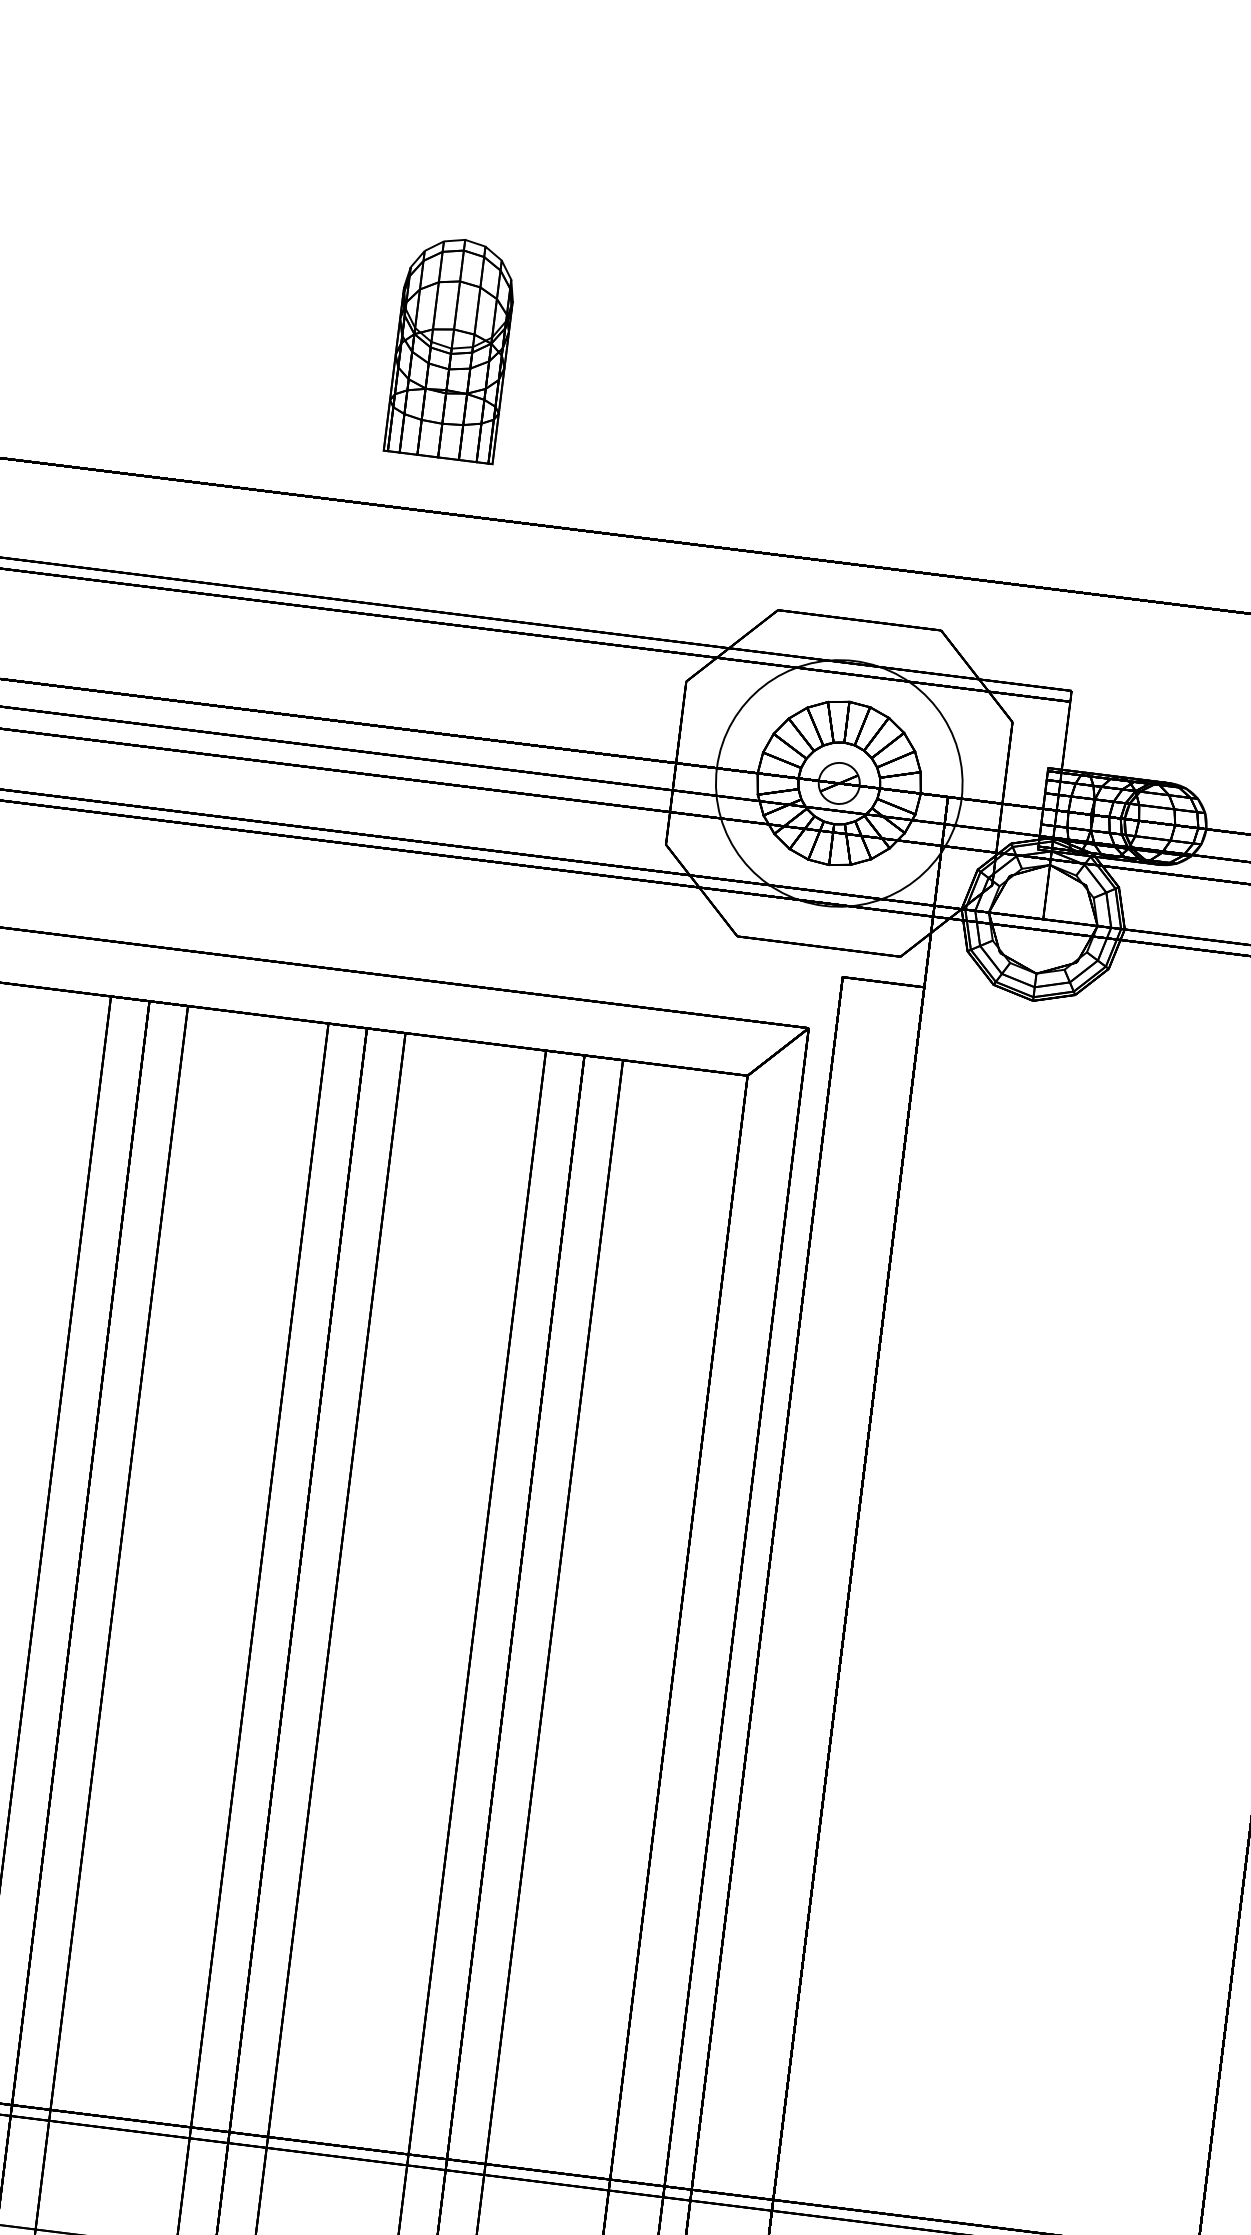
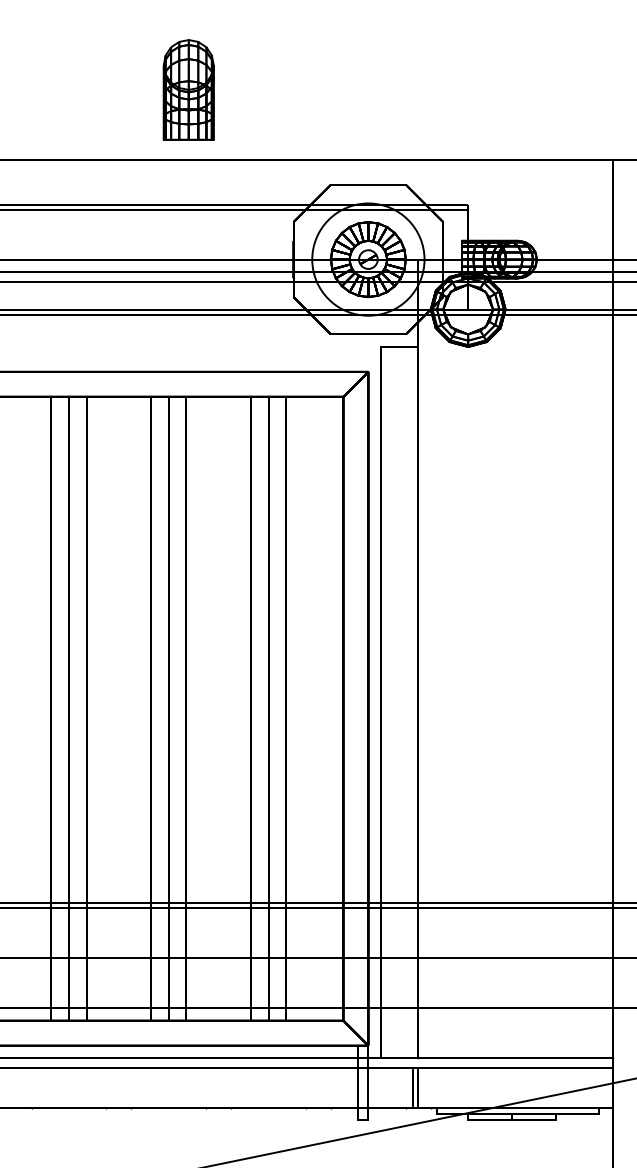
part: (451, 347) -> (188, 89), moved

